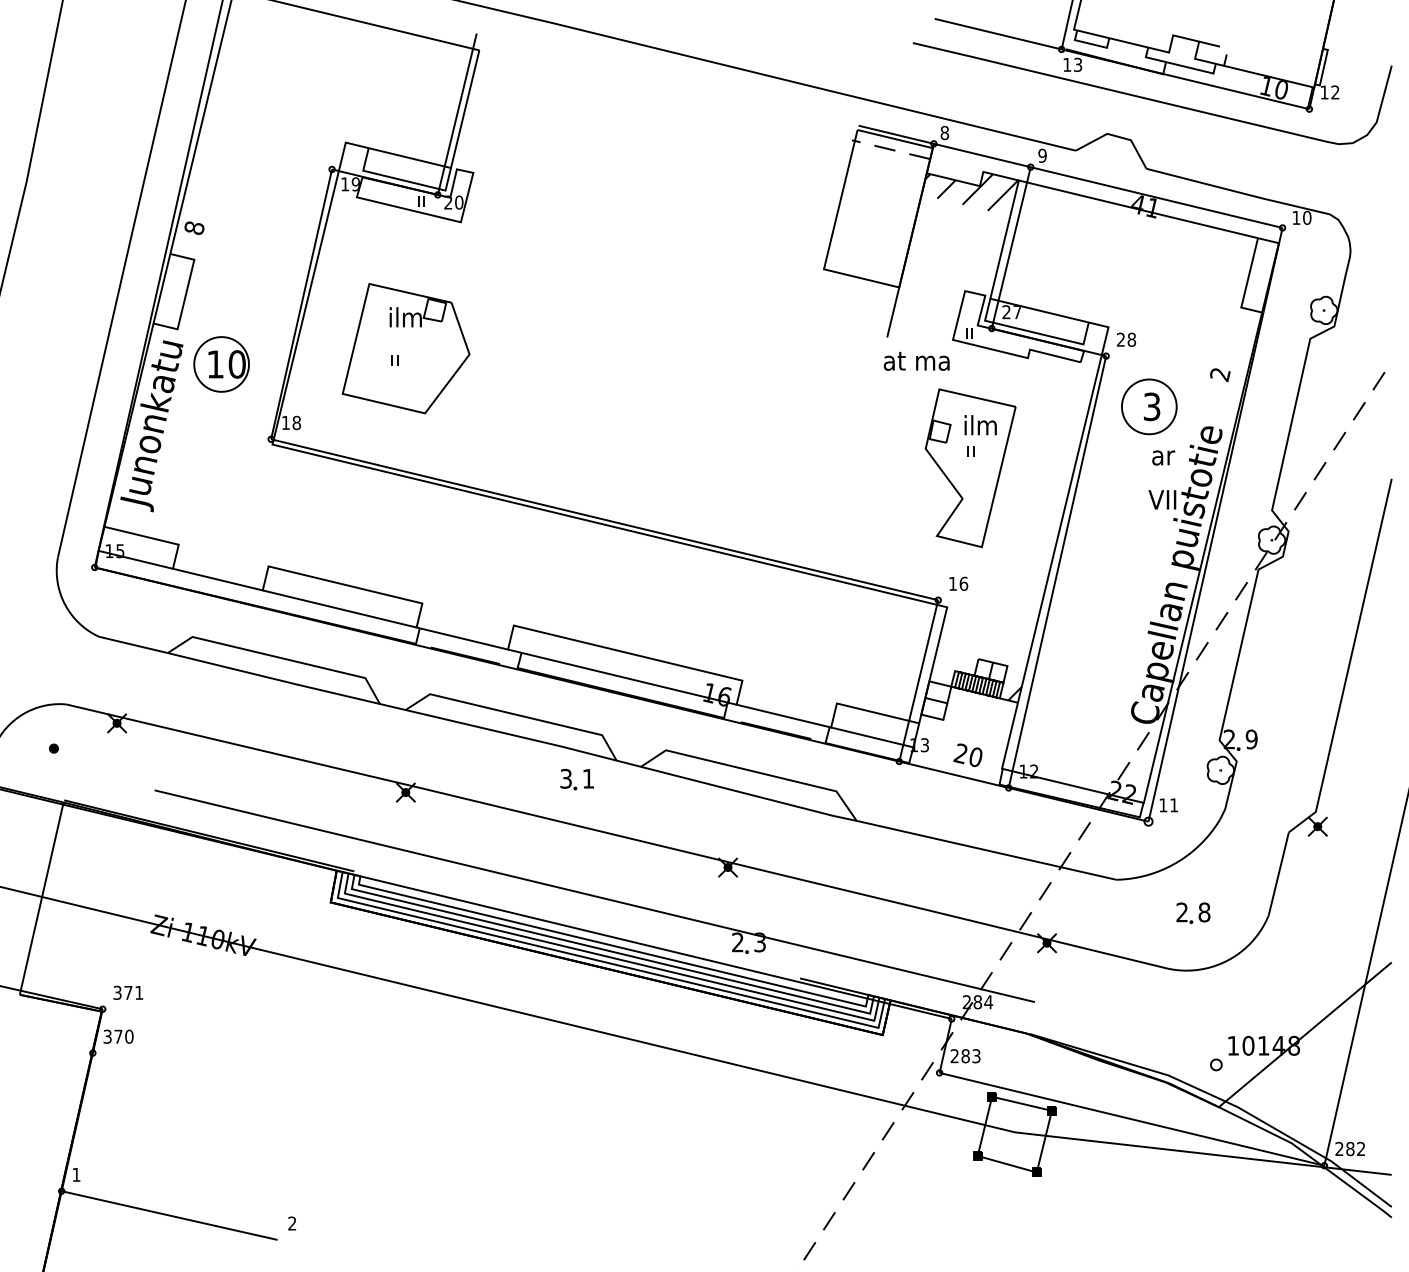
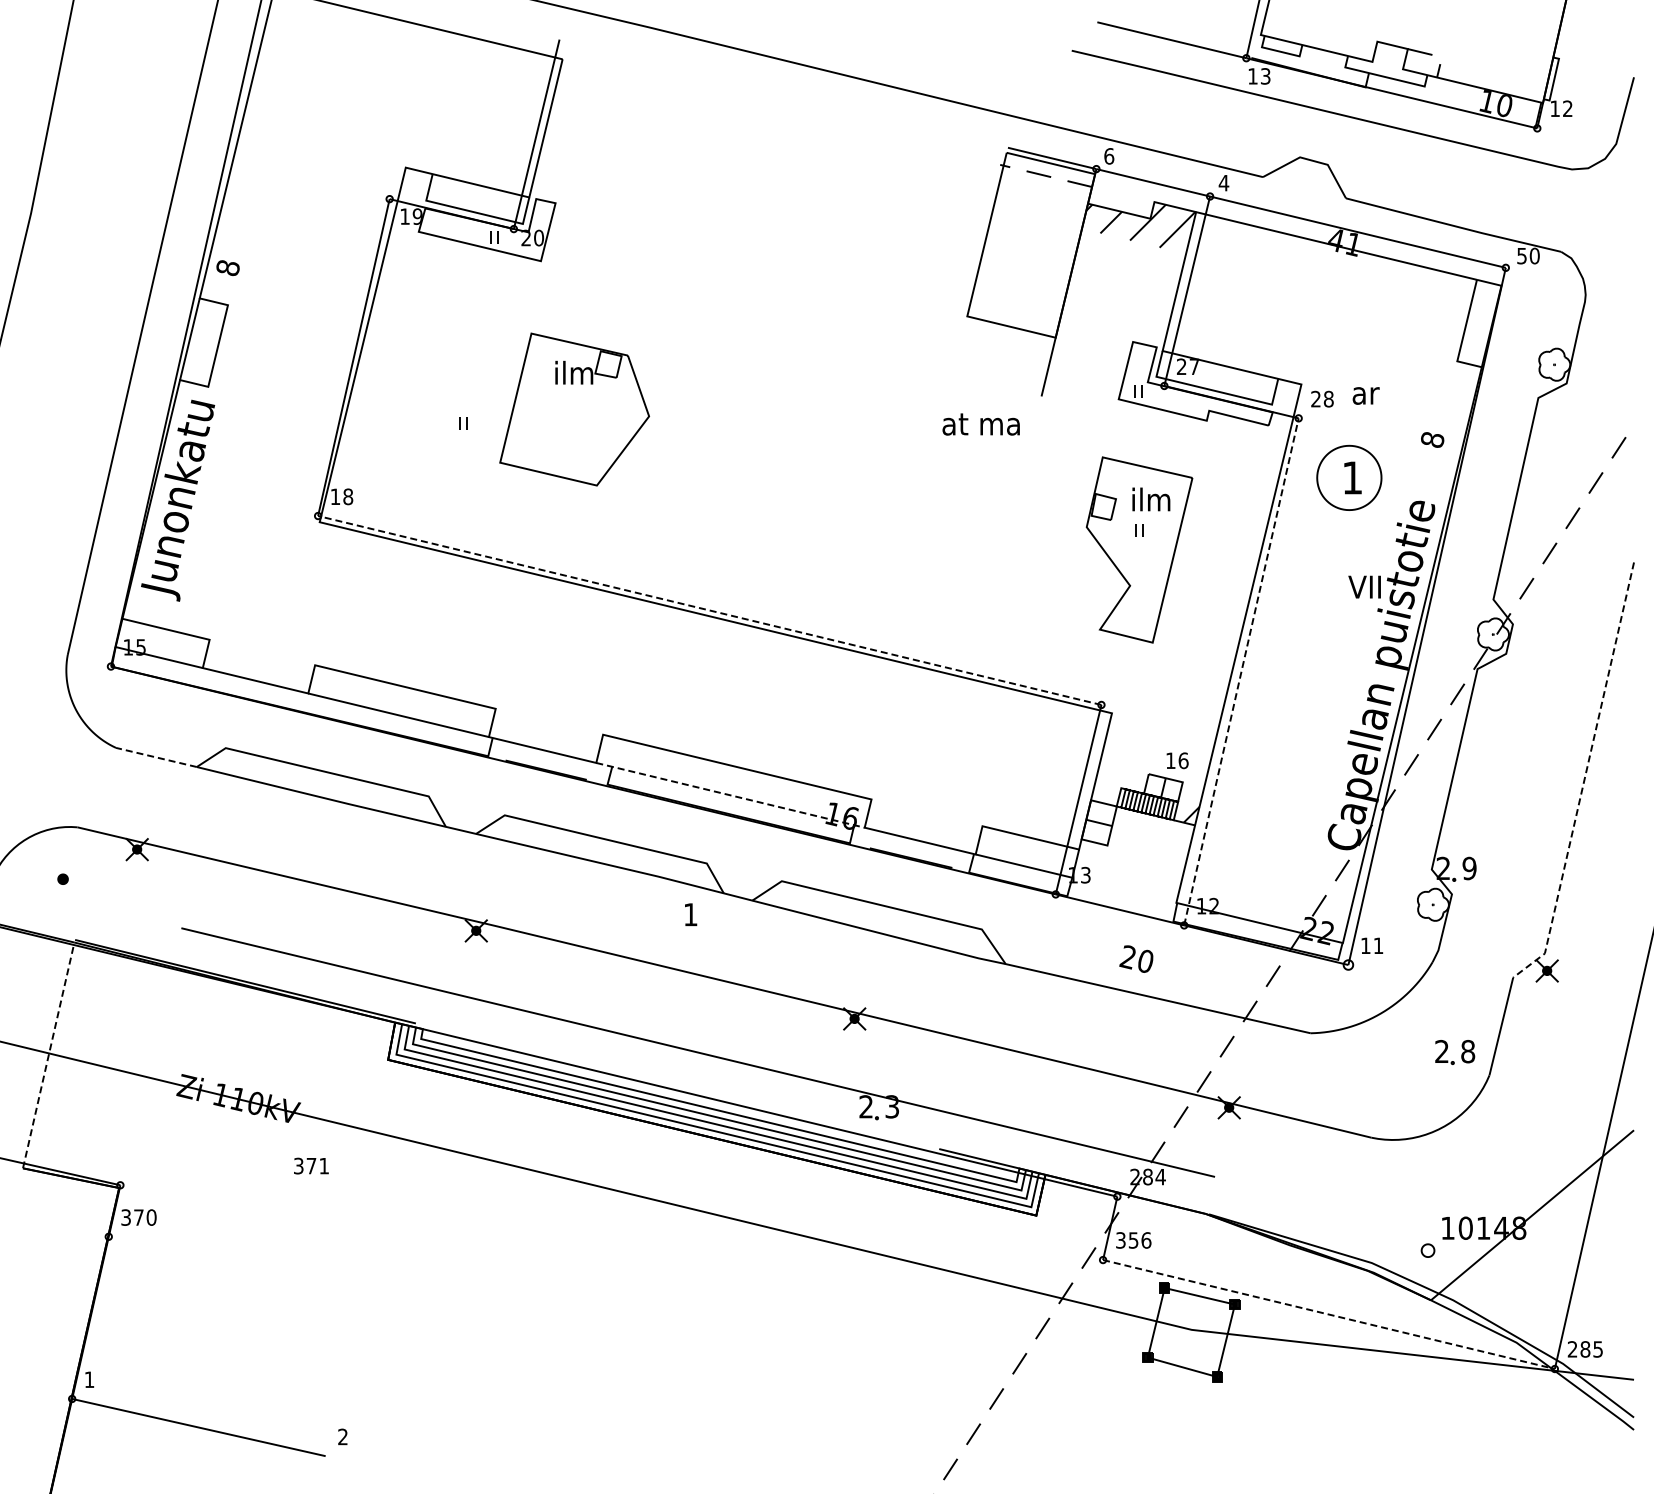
text: (945, 133) -> (1109, 156), 8 -> 6
text: (1042, 155) -> (1223, 182), 9 -> 4
text: (1295, 218) -> (1521, 256), 10 -> 50
part: (406, 348) -> (574, 409), moved
text: (916, 361) -> (980, 424), moved
part: (221, 364) -> (259, 428), removed
text: (1220, 374) -> (1432, 440), 2 -> 8
text: (1152, 406) -> (1352, 477), 3 -> 1
text: (1163, 457) -> (1365, 395), moved
line: (604, 519) -> (709, 610), solid -> dashed
line: (1057, 571) -> (1241, 671), solid -> dashed
text: (958, 583) -> (1177, 760), moved
line: (132, 644) -> (155, 757), solid -> dashed
line: (1349, 662) -> (1584, 778), solid -> dashed
line: (623, 677) -> (731, 795), solid -> dashed
text: (968, 754) -> (1136, 958), moved
part: (568, 779) -> (667, 915), removed
line: (41, 898) -> (48, 1055), solid -> dashed
part: (1198, 914) -> (1461, 1054), moved
text: (128, 992) -> (311, 1165), moved
text: (965, 1056) -> (1133, 1240), 283 -> 356
line: (1132, 1119) -> (1329, 1314), solid -> dashed
text: (1360, 1149) -> (1597, 1349), 282 -> 285

